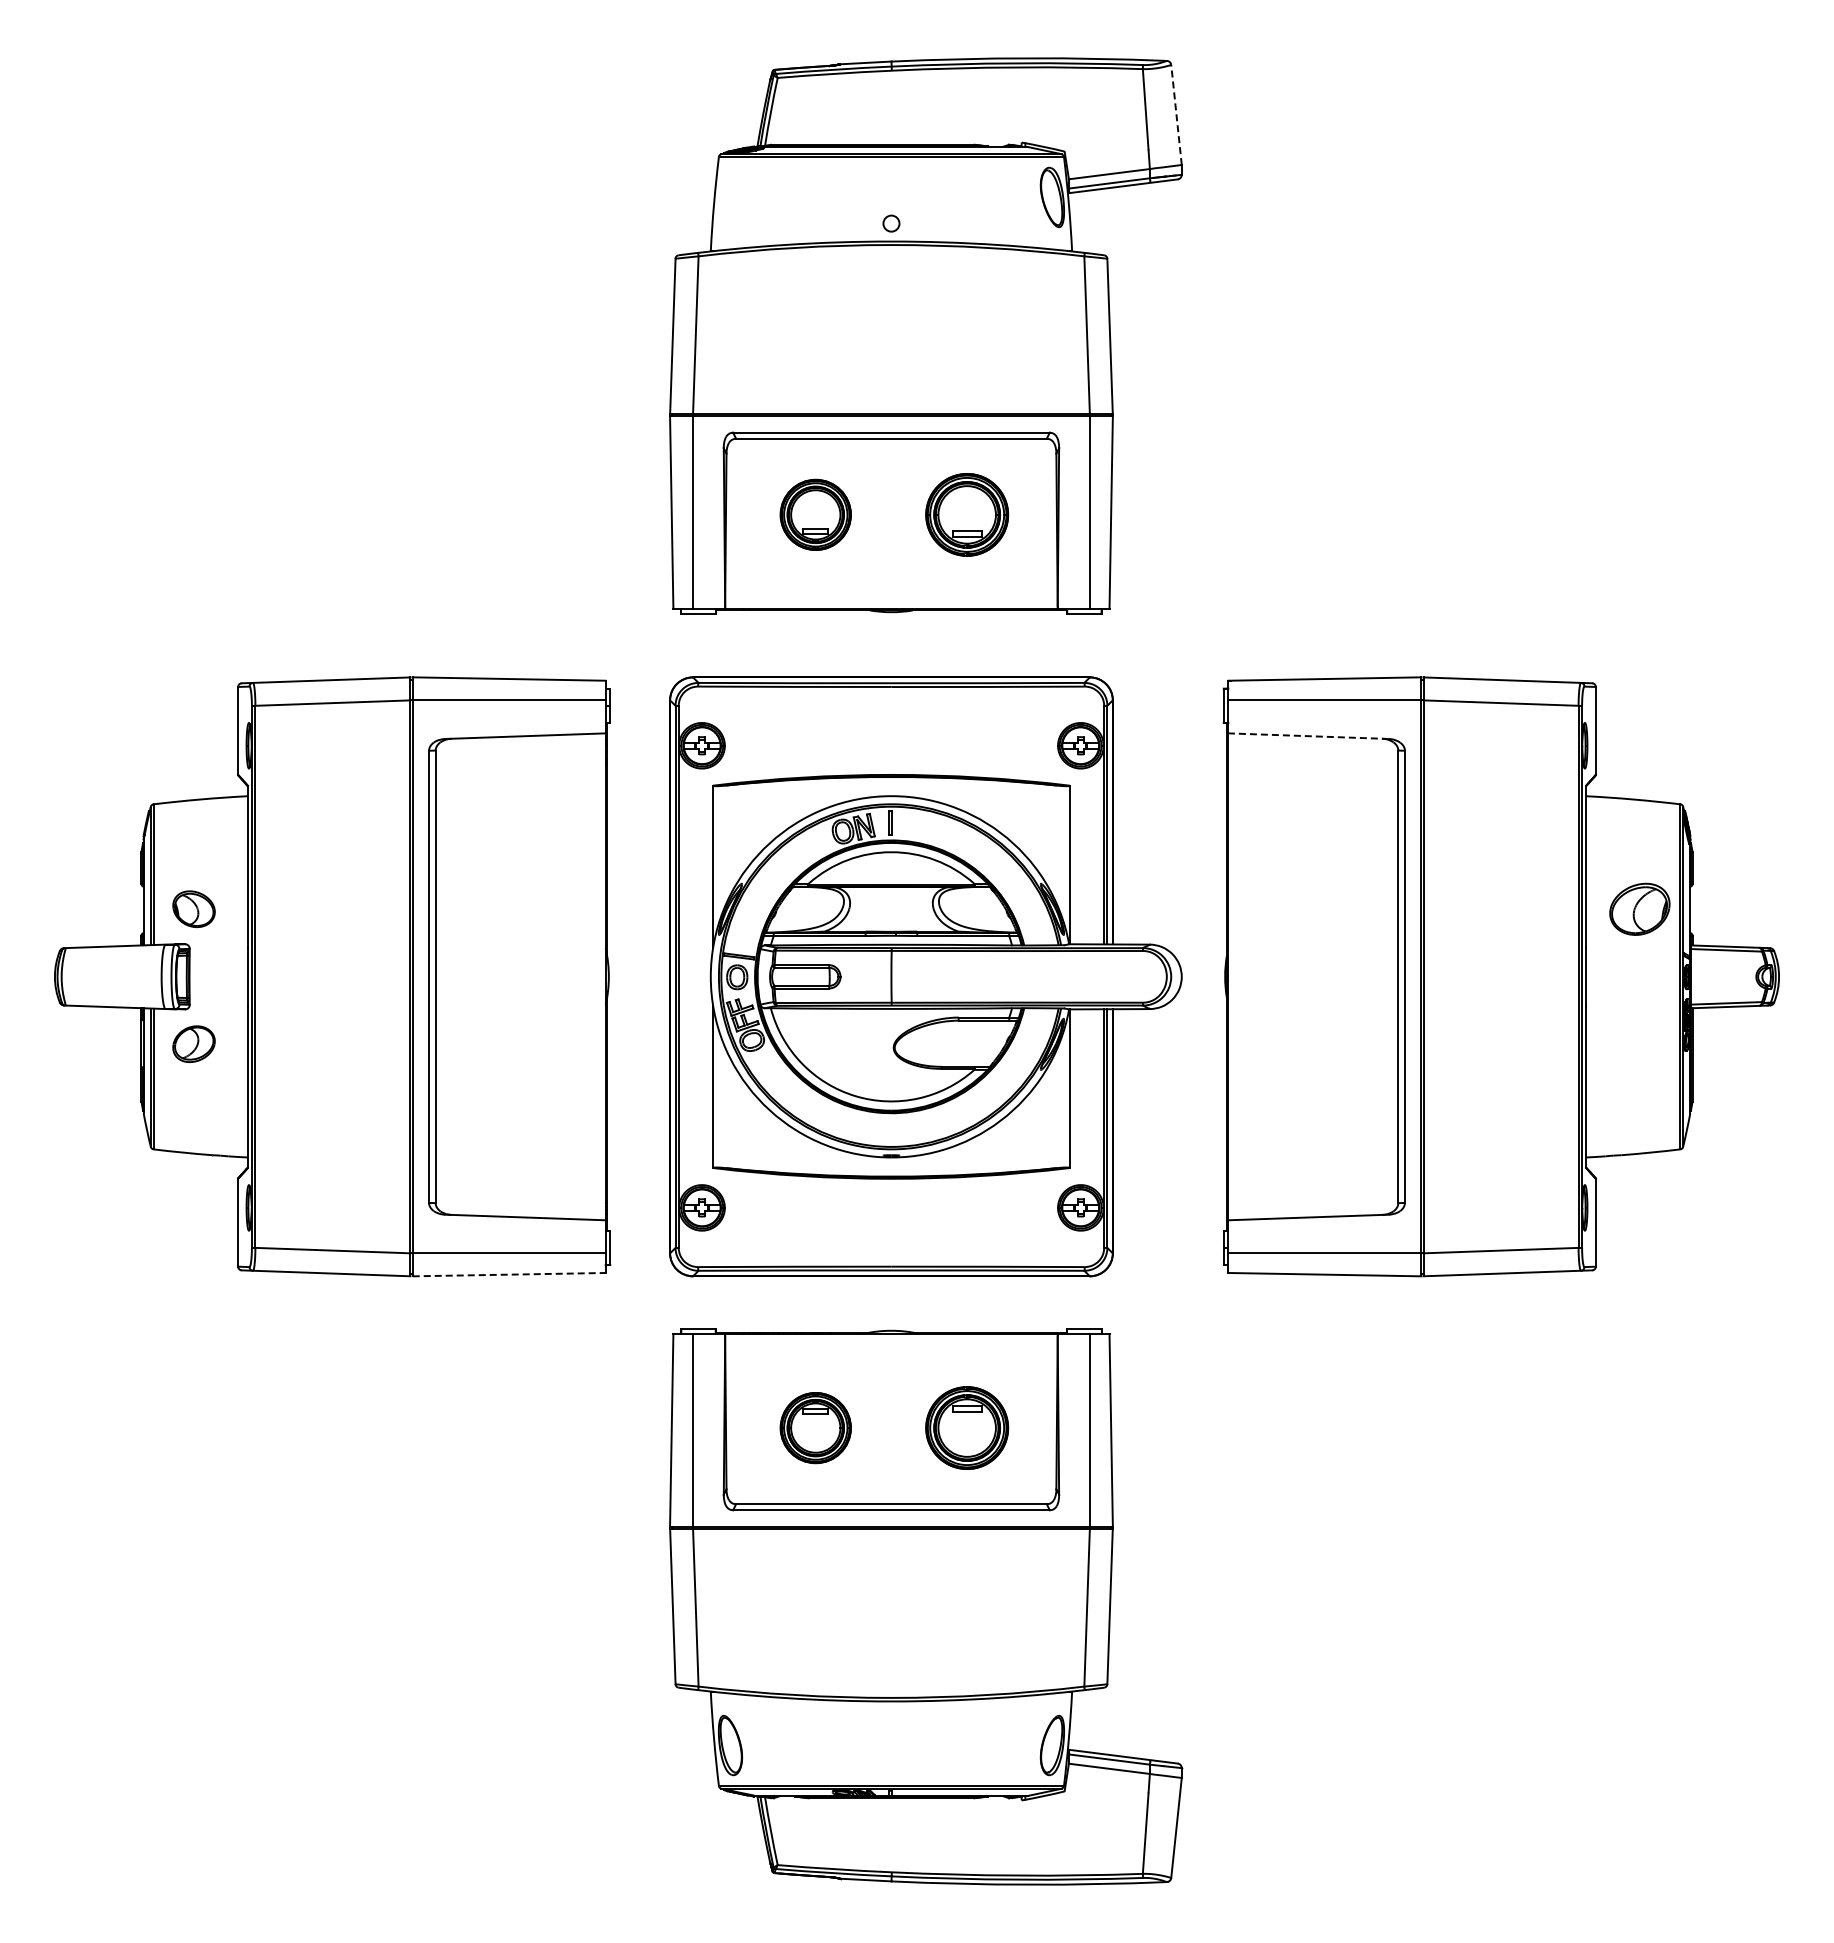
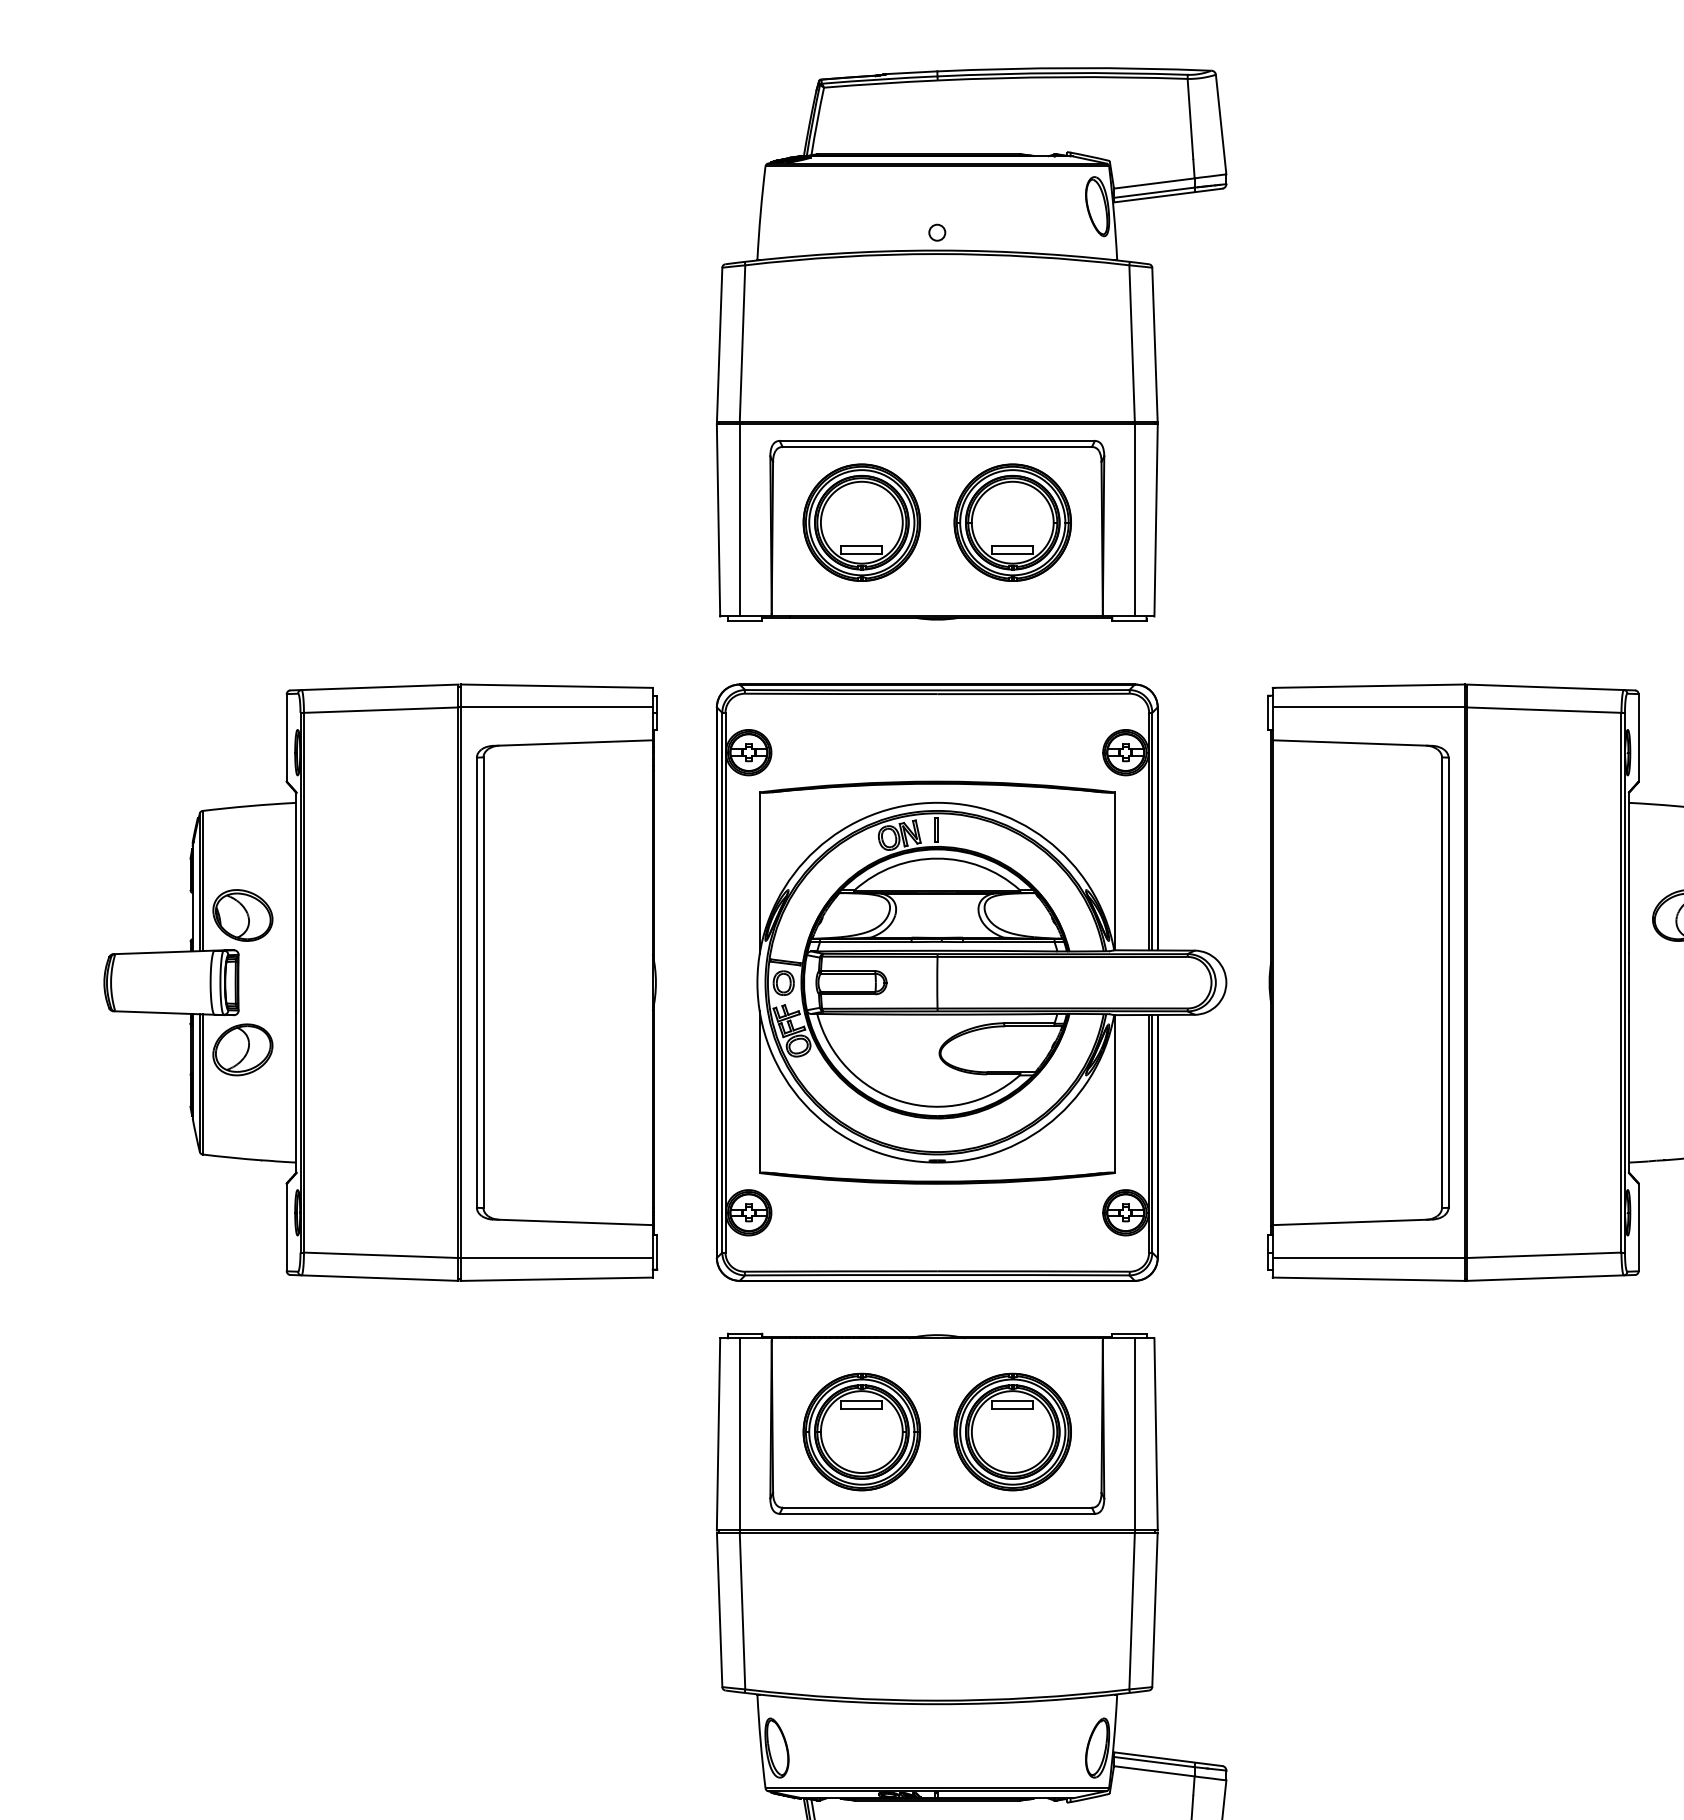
line: (1176, 114) -> (1221, 124), dashed -> solid
part: (815, 514) -> (861, 522), size x1.67
part: (966, 514) -> (1012, 522), size x1.43
line: (1308, 736) -> (1352, 743), dashed -> solid
part: (193, 908) -> (242, 914), size x1.43
part: (193, 1043) -> (242, 1049), size x1.43
line: (509, 1274) -> (556, 1279), dashed -> solid
part: (815, 1427) -> (861, 1431), size x1.67
part: (966, 1427) -> (1012, 1431), size x1.43

